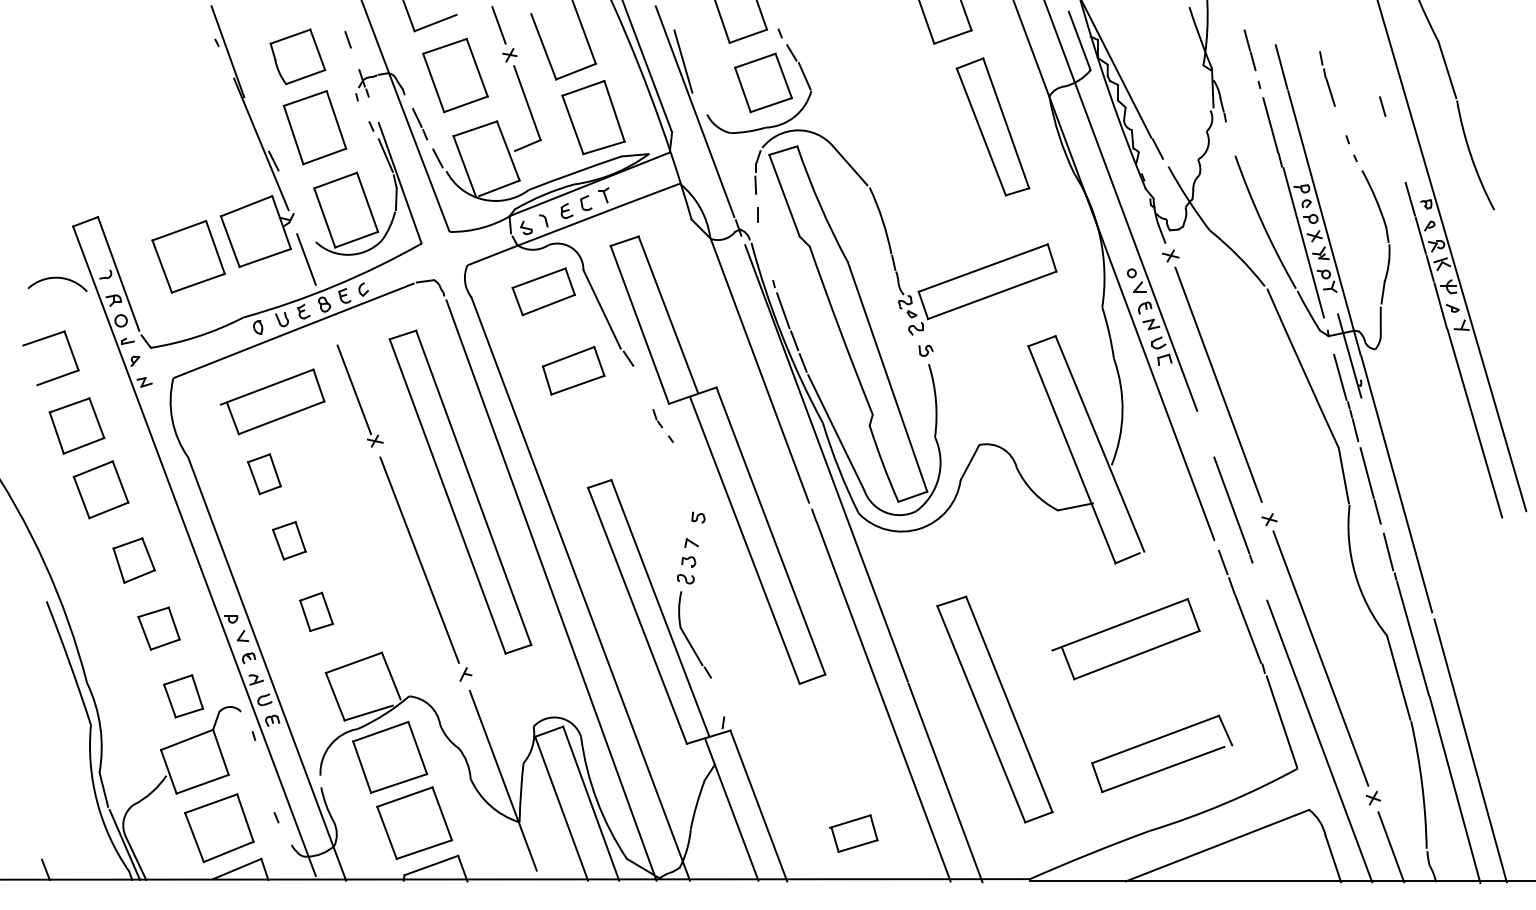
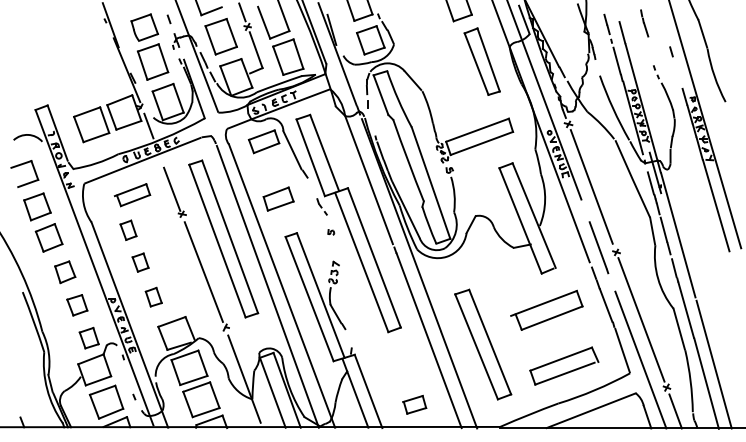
line: (1327, 79) -> (644, 23), moved
part: (573, 369) -> (278, 198), moved
part: (272, 400) -> (132, 194), size x0.7
part: (699, 517) -> (331, 232), moved

